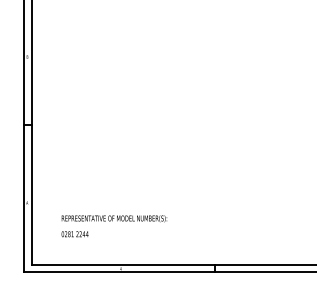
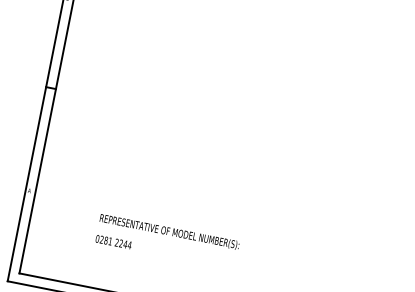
text: (114, 226) -> (167, 242), moved

